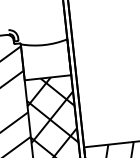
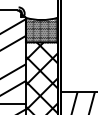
hatch: (45, 58) -> (41, 29), added

